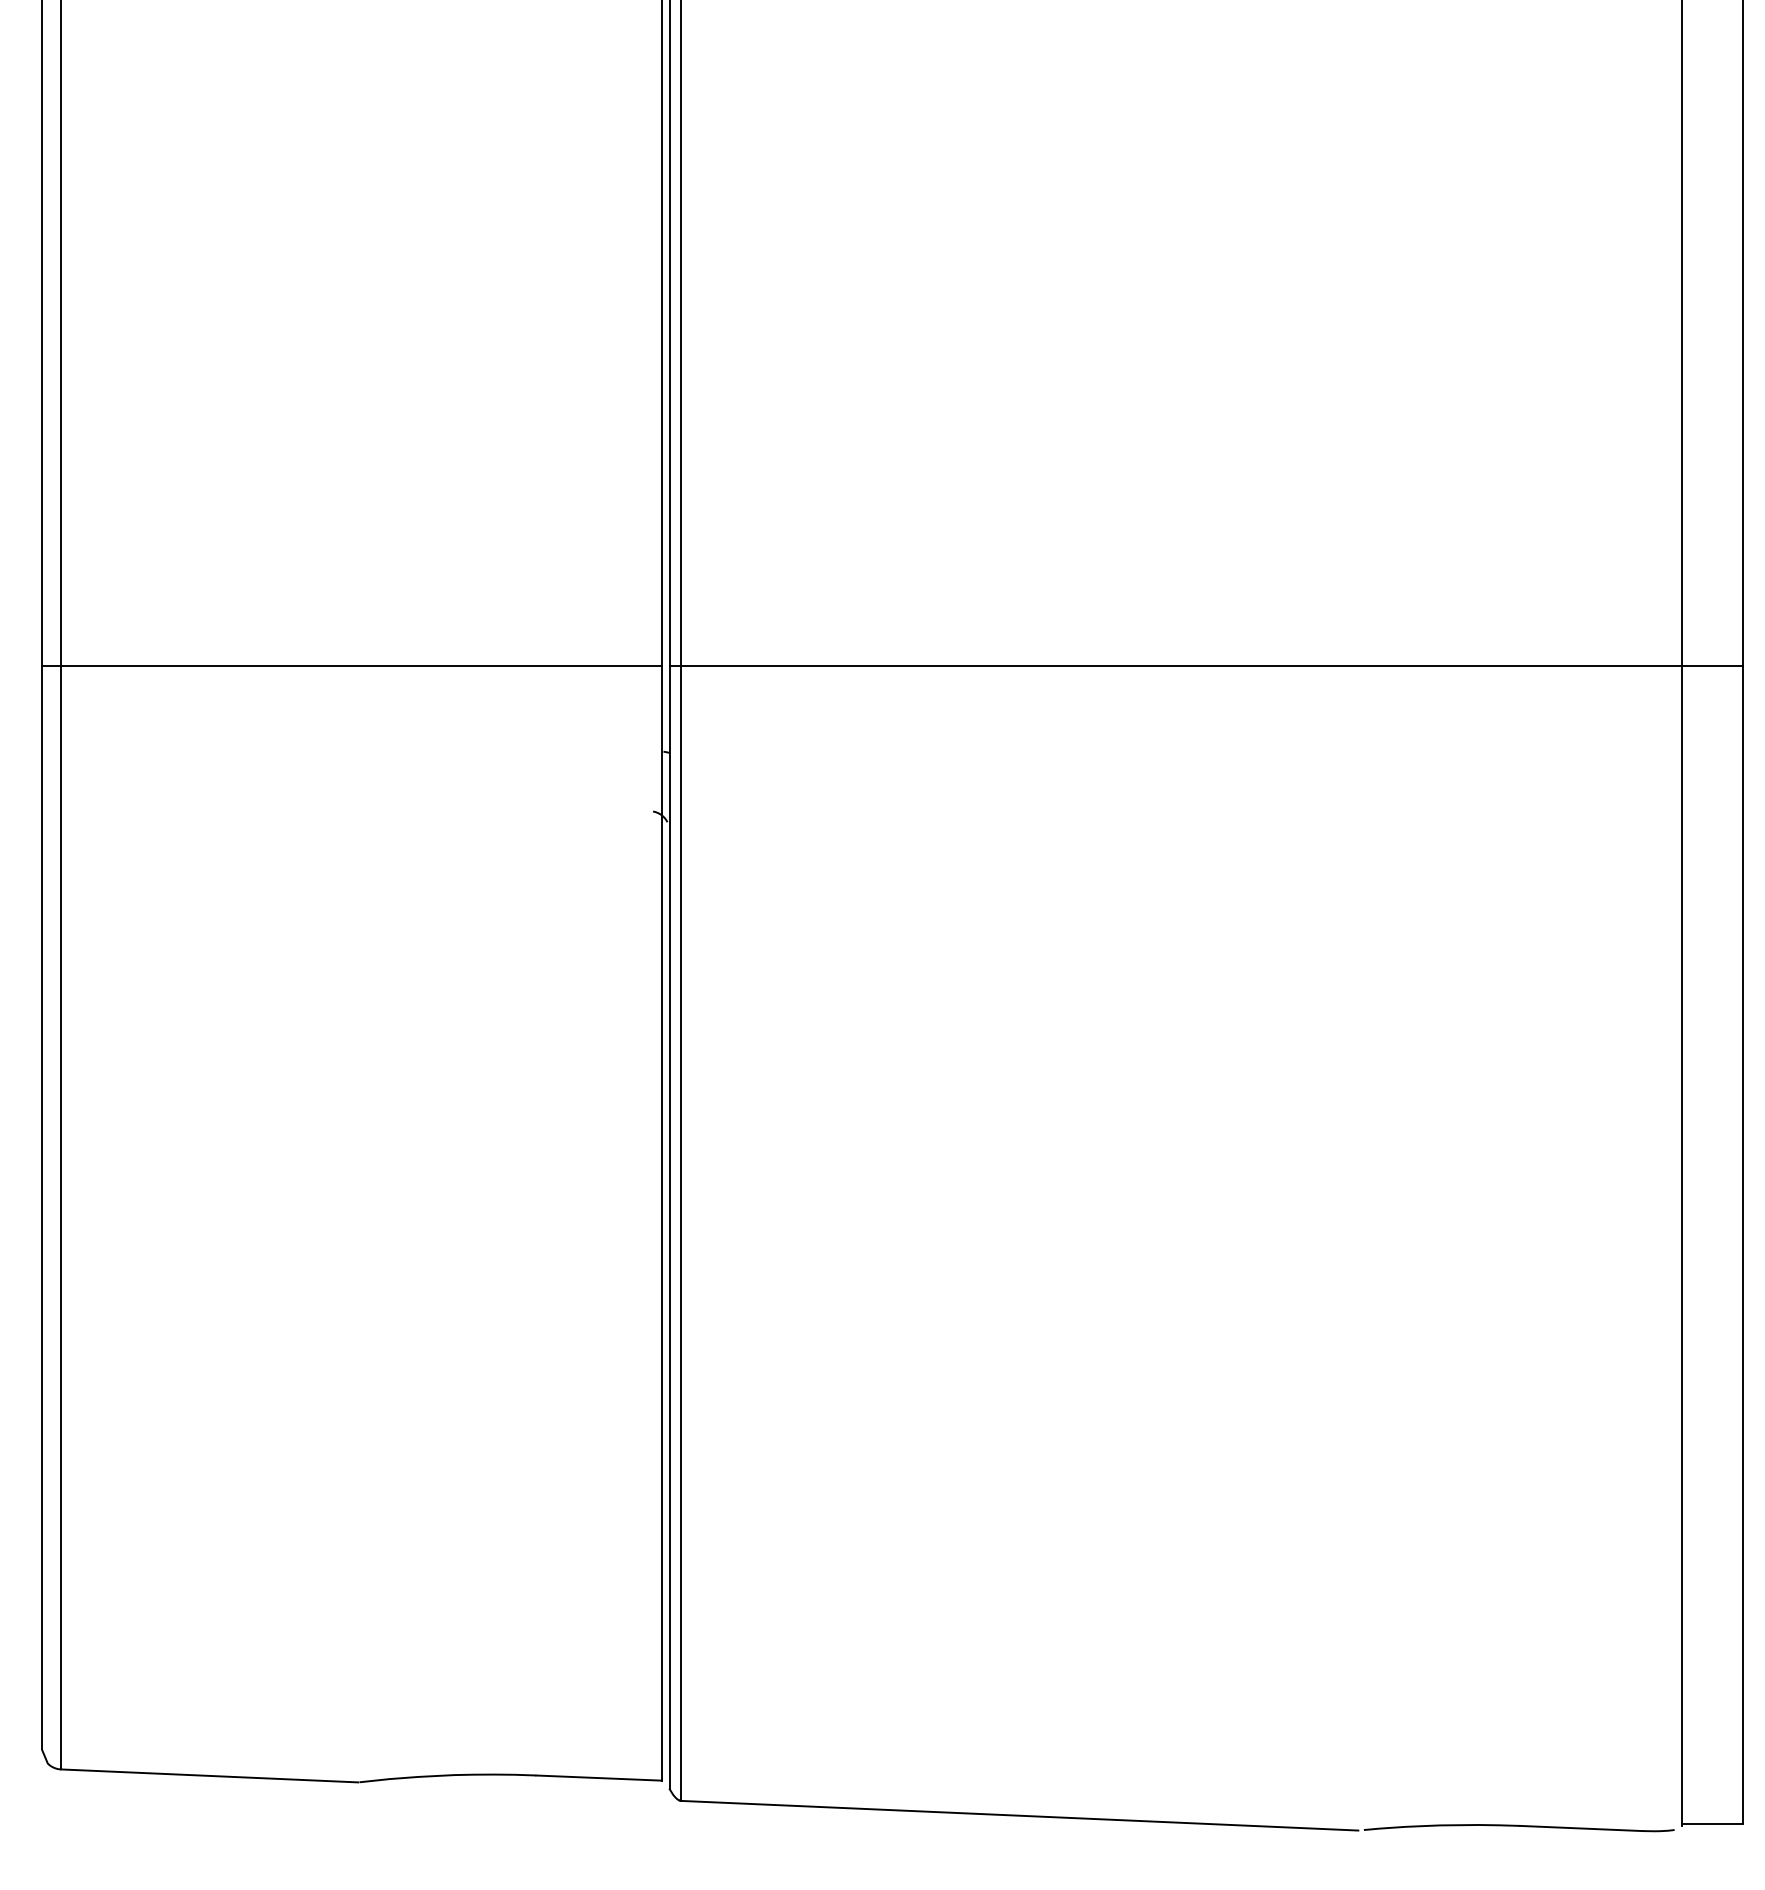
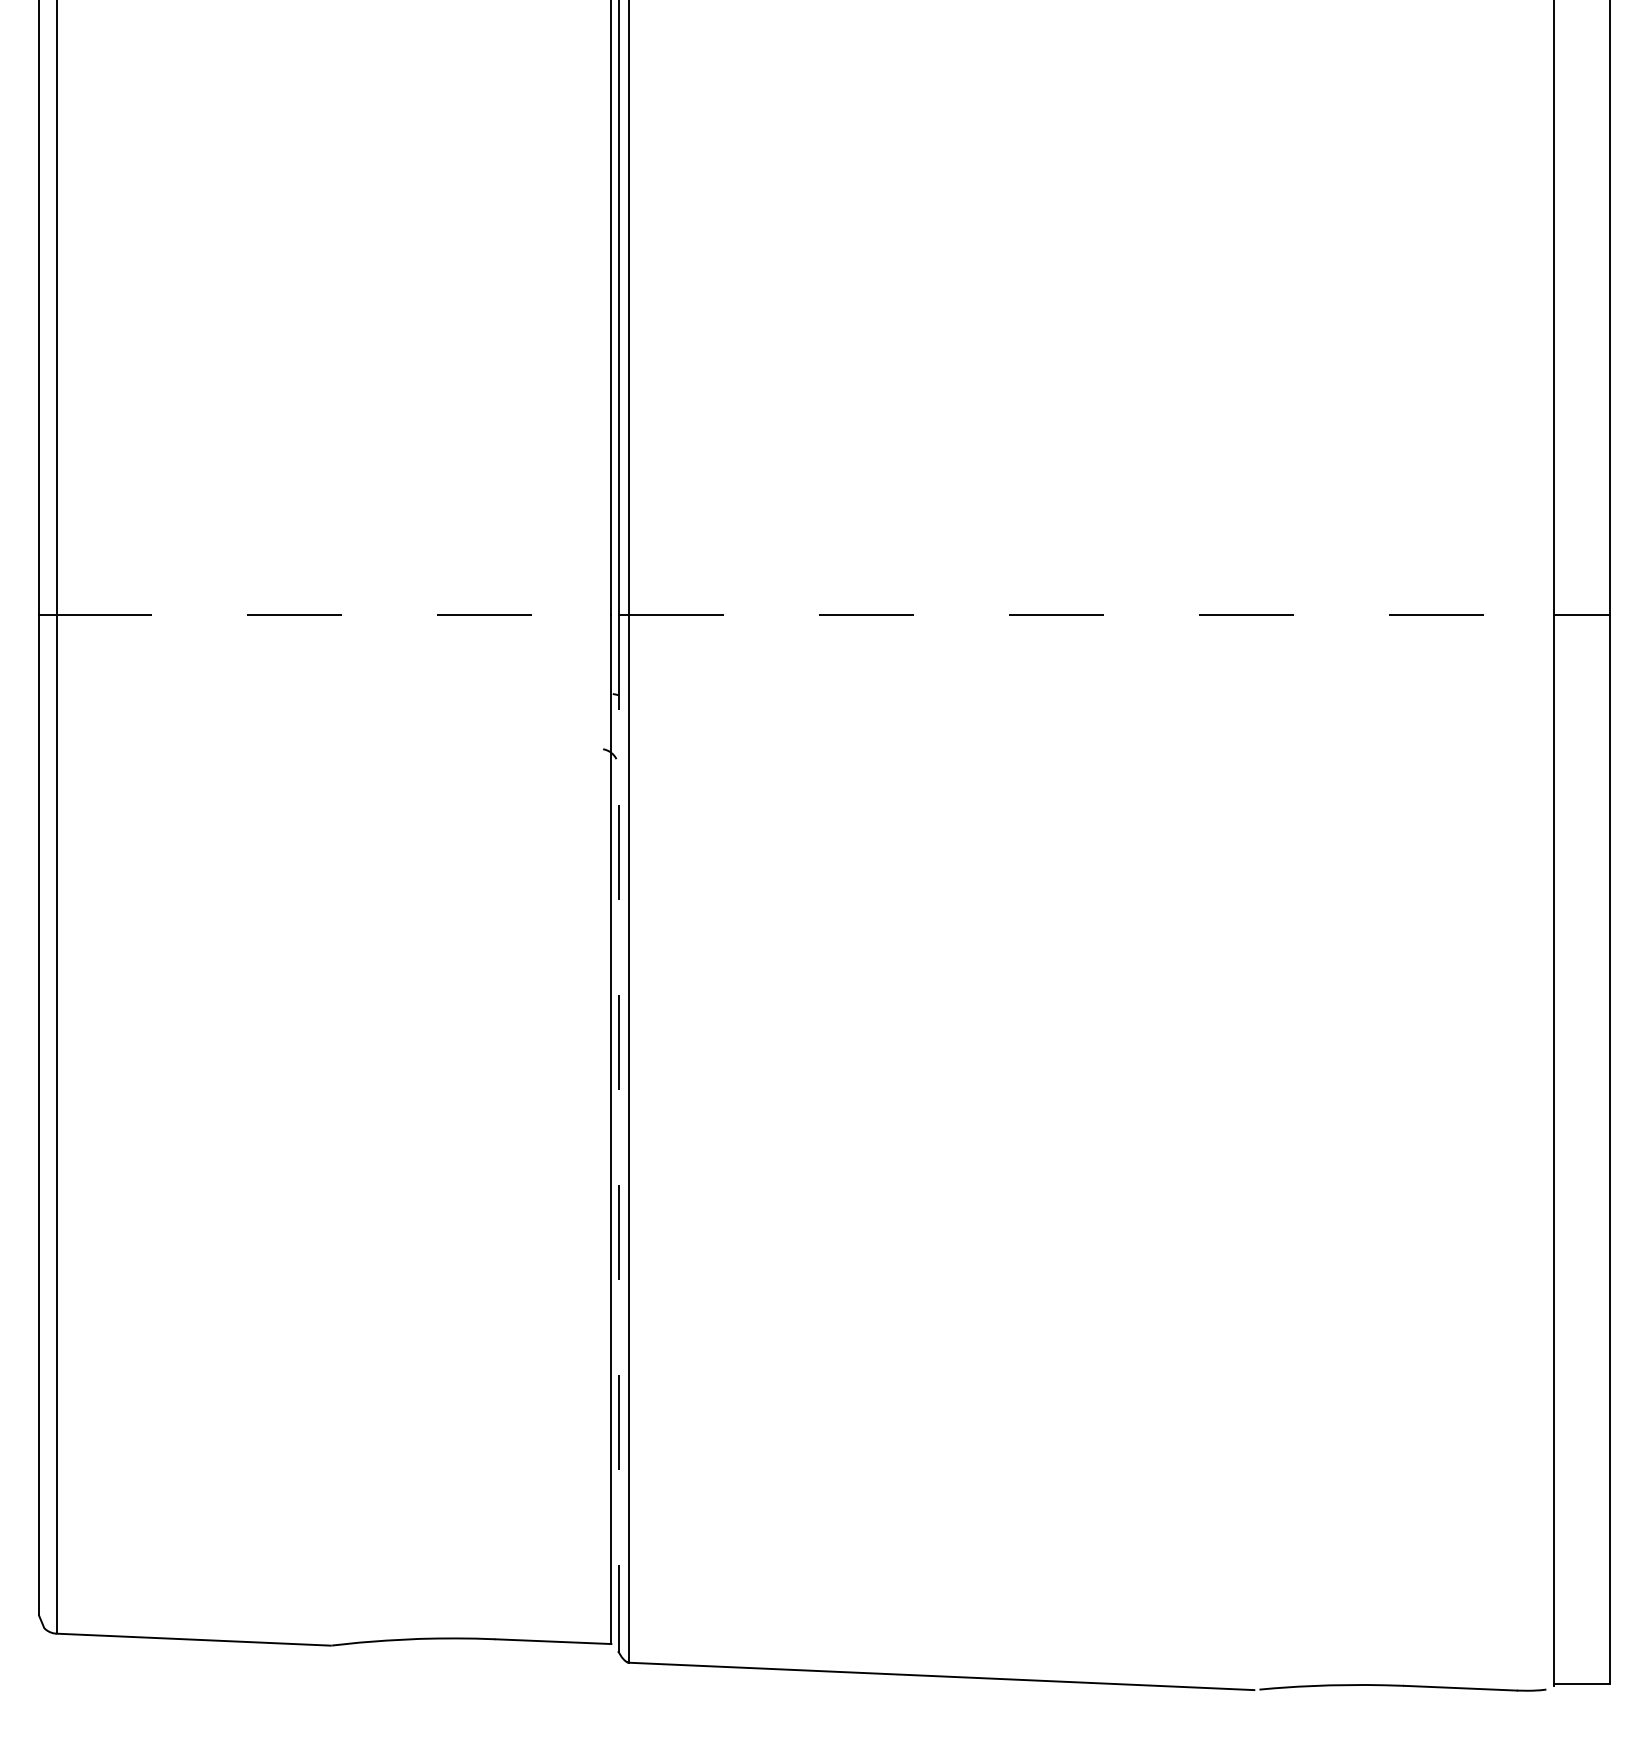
line: (362, 666) -> (334, 615), solid -> dashed
line: (1181, 666) -> (1091, 615), solid -> dashed
line: (669, 1227) -> (618, 1133), solid -> dashed

